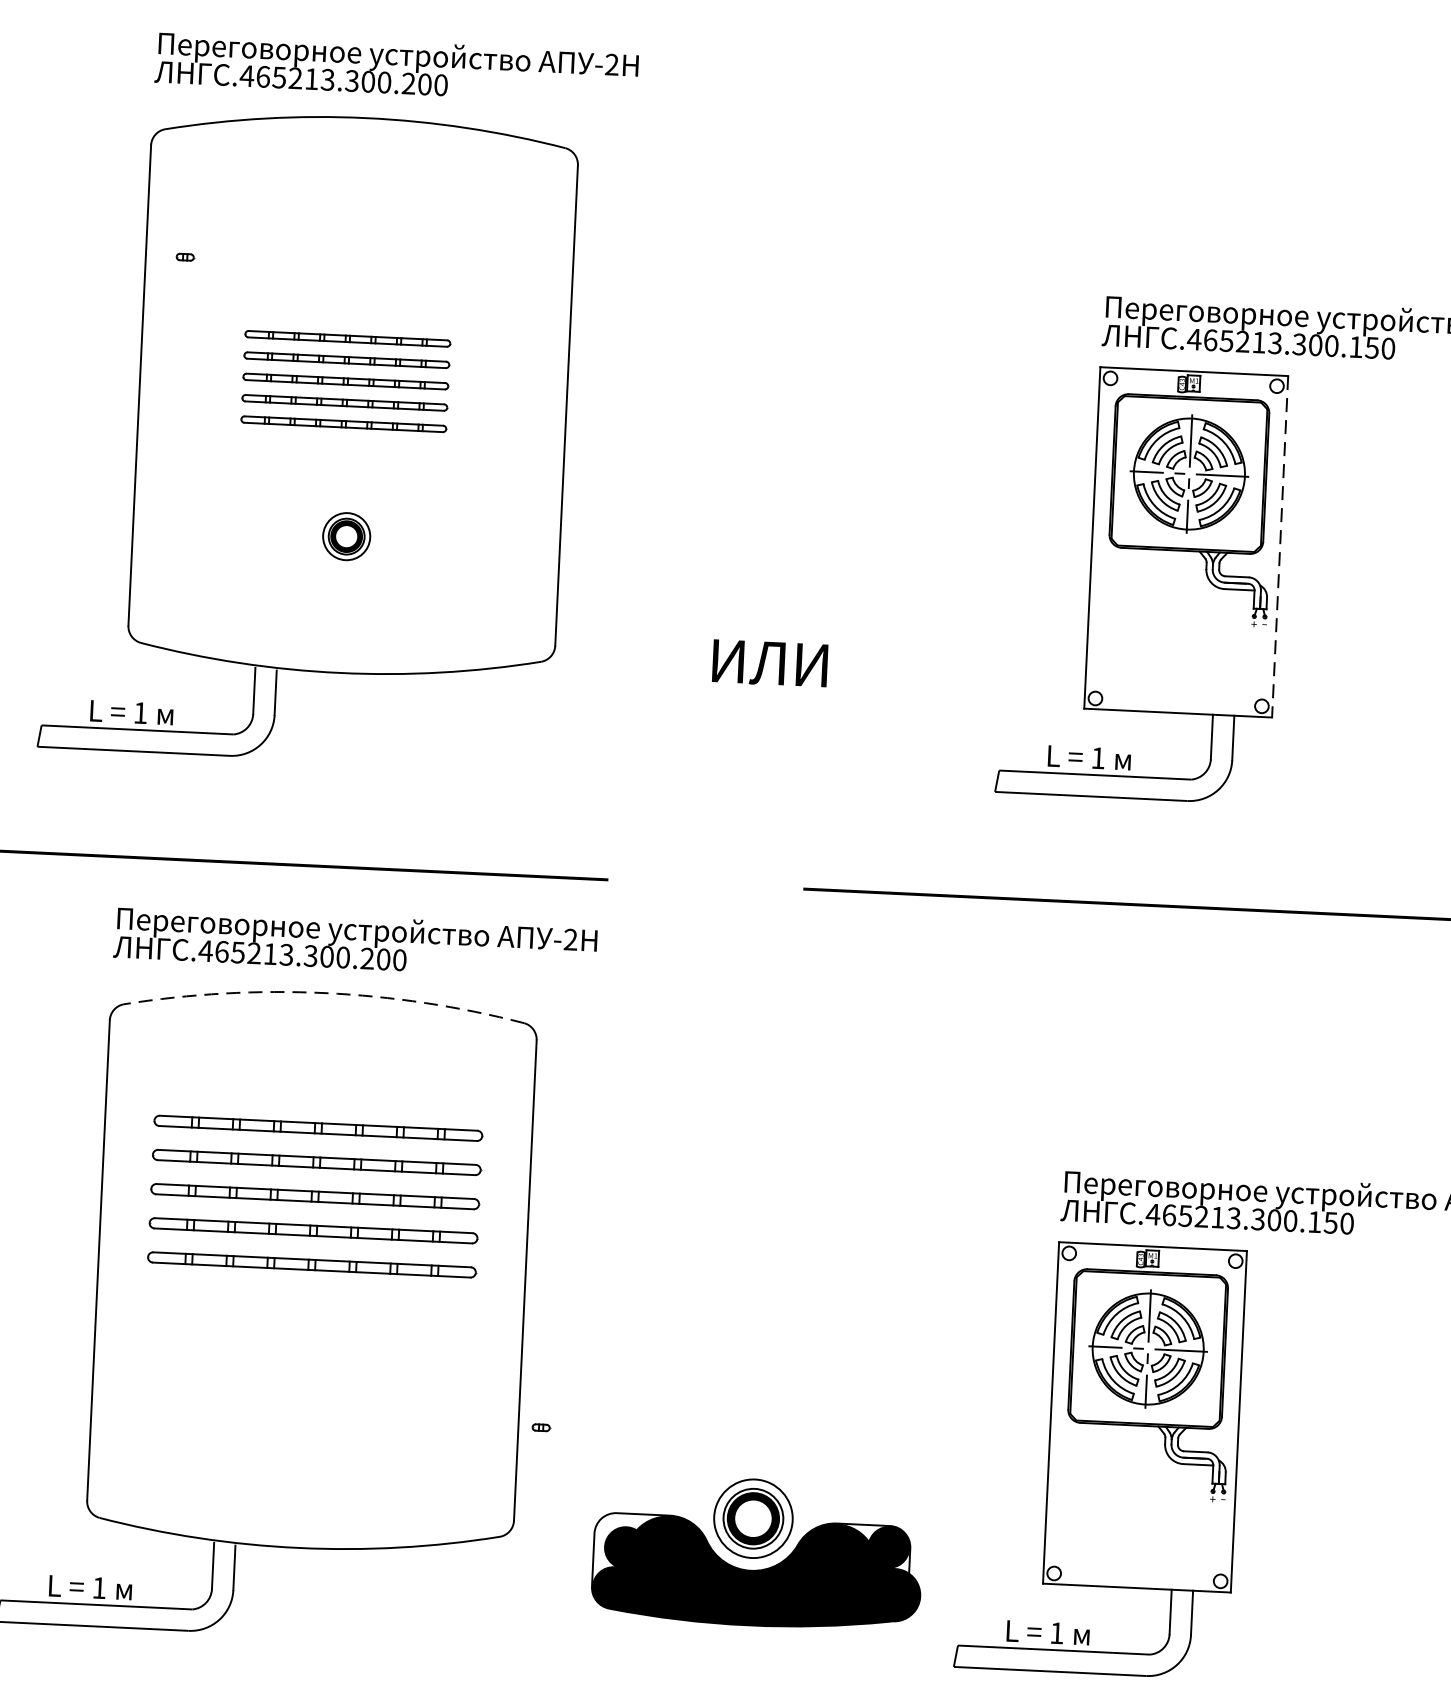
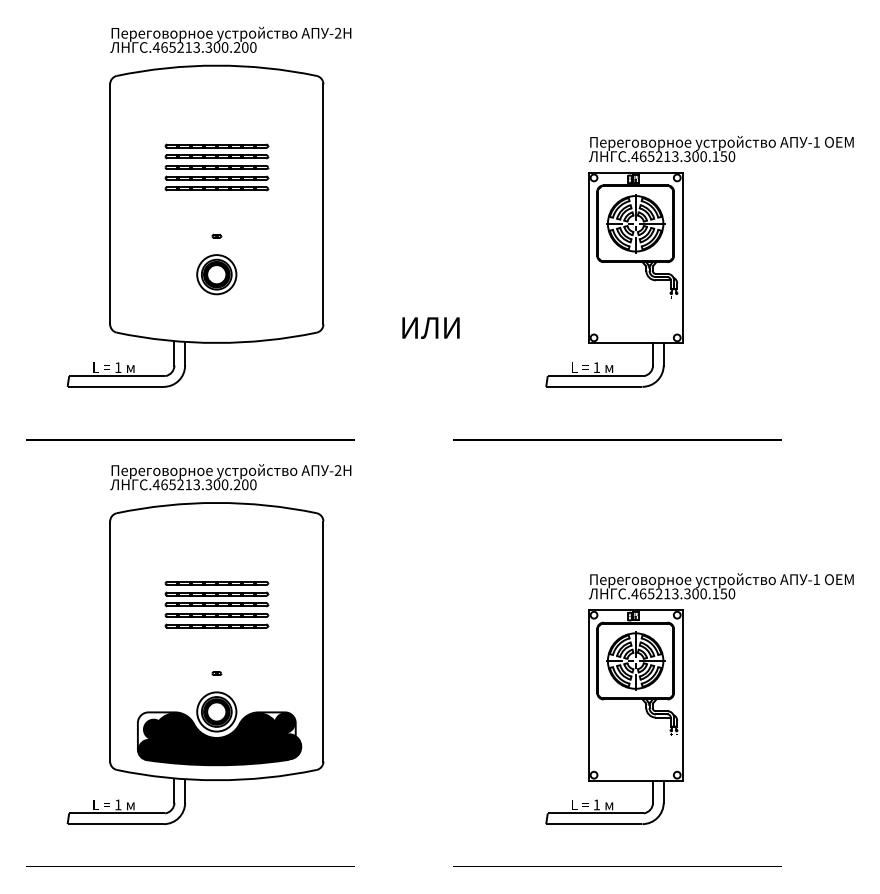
part: (184, 255) -> (216, 235), moved
part: (345, 381) -> (216, 167), moved
part: (345, 535) -> (216, 274), size x1.67
line: (1279, 547) -> (682, 258), dashed -> solid
arc: (324, 992) -> (216, 502), dashed -> solid
part: (314, 1196) -> (216, 604), size x0.62
part: (540, 1427) -> (216, 673), moved
part: (757, 1552) -> (219, 728), moved

